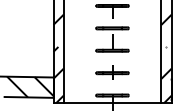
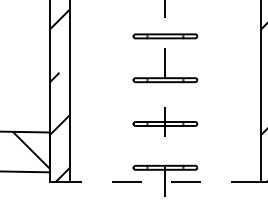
line: (112, 102) -> (165, 181), solid -> dashed

